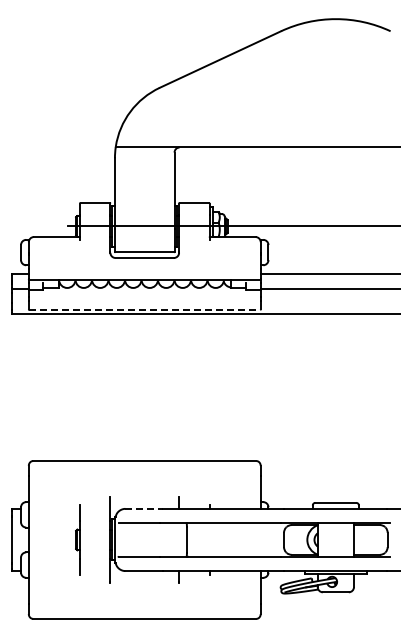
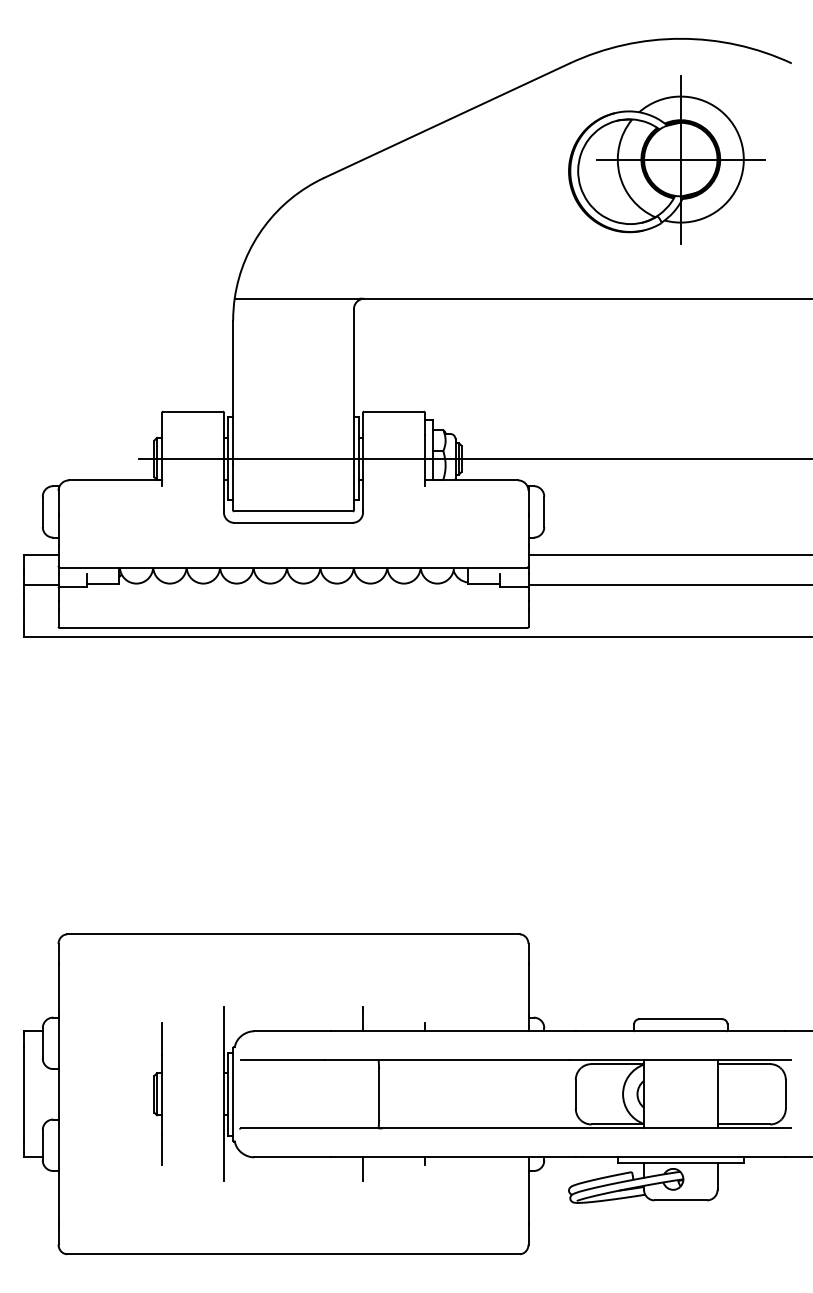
part: (328, 78) -> (665, 159), added
line: (145, 309) -> (295, 627), dashed -> solid
line: (144, 508) -> (293, 1030), dashed -> solid

